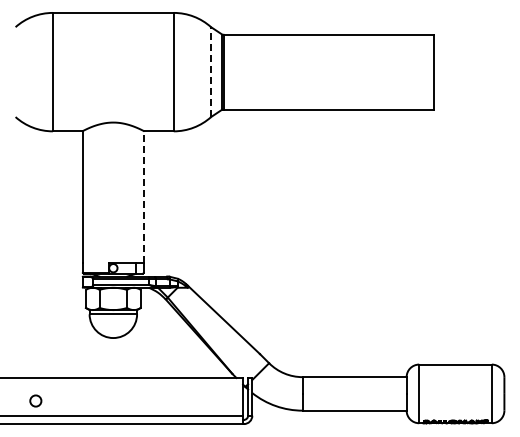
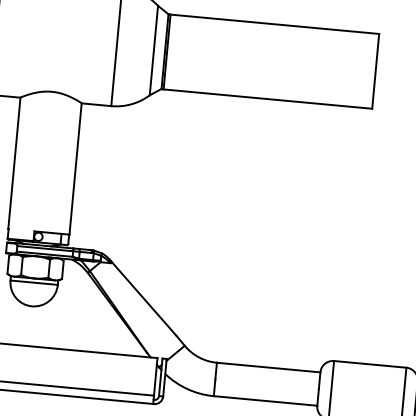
line: (211, 72) -> (154, 51), dashed -> solid
line: (144, 197) -> (75, 169), dashed -> solid

